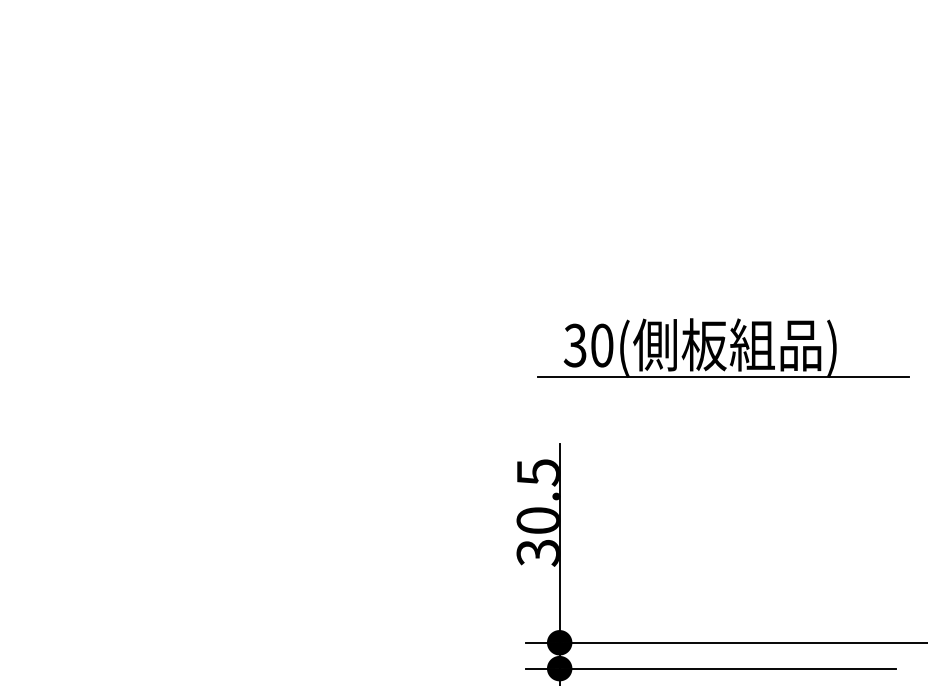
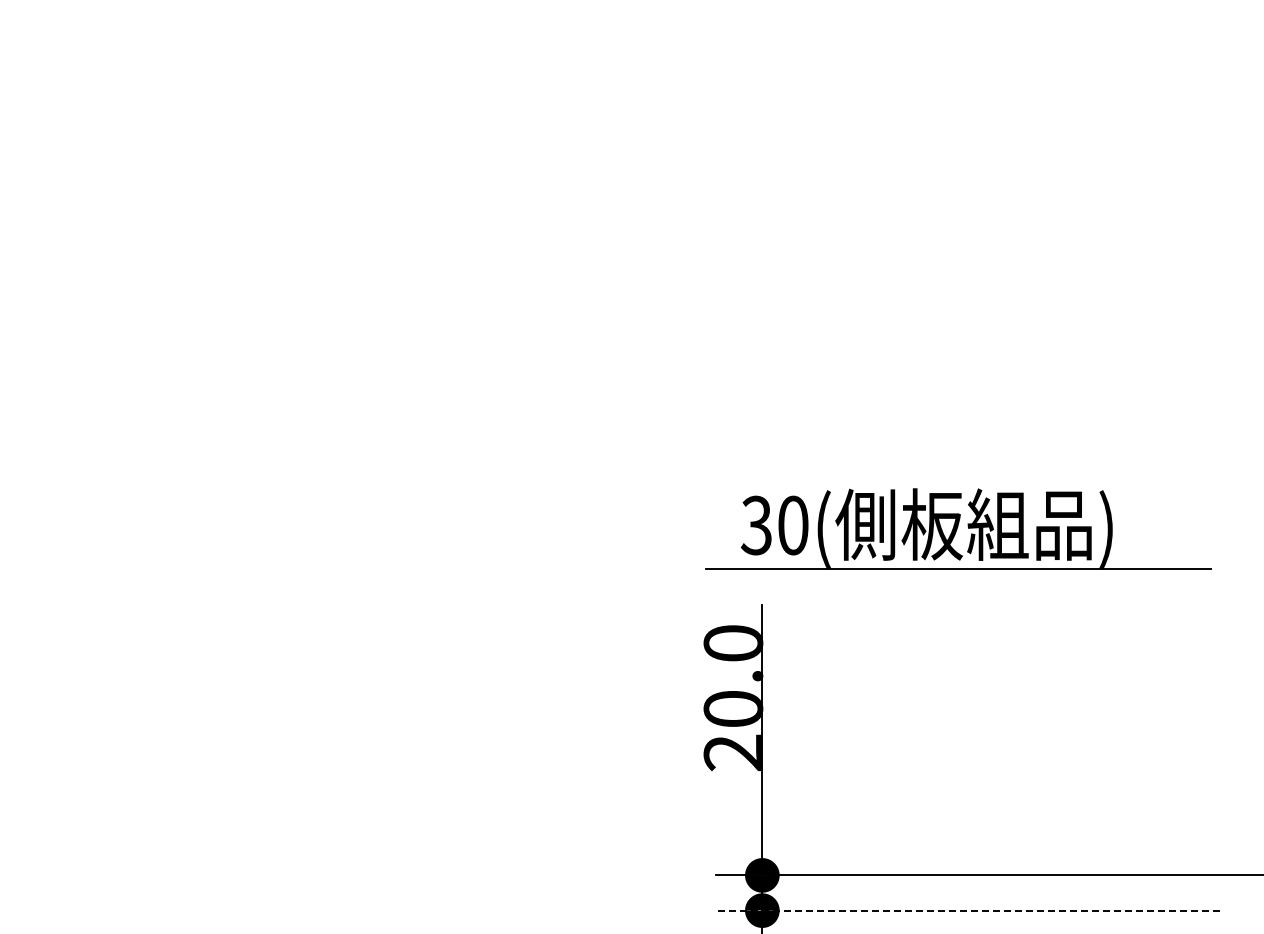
part: (723, 347) -> (958, 528), moved
text: (538, 512) -> (733, 698), 30.5 -> 20.0
line: (710, 668) -> (967, 910), solid -> dashed

